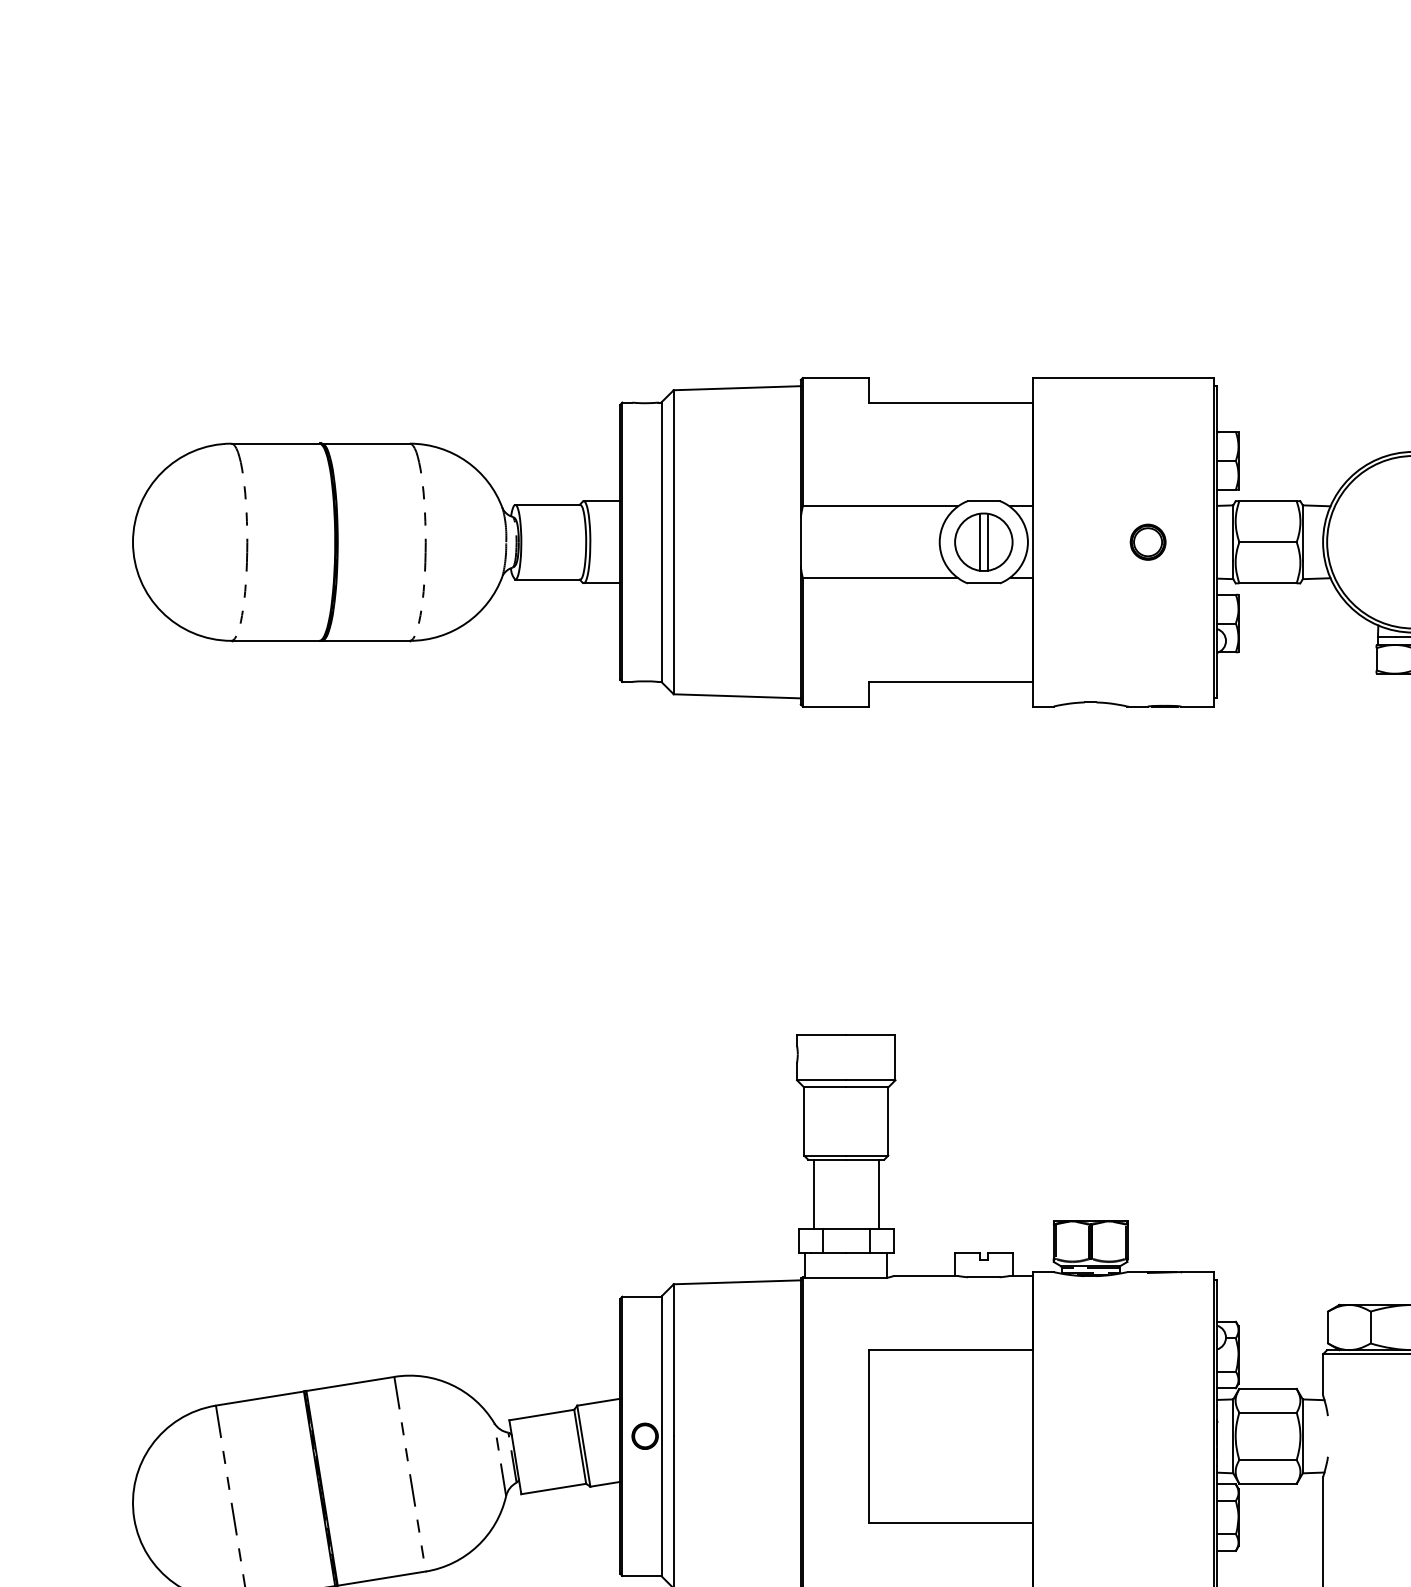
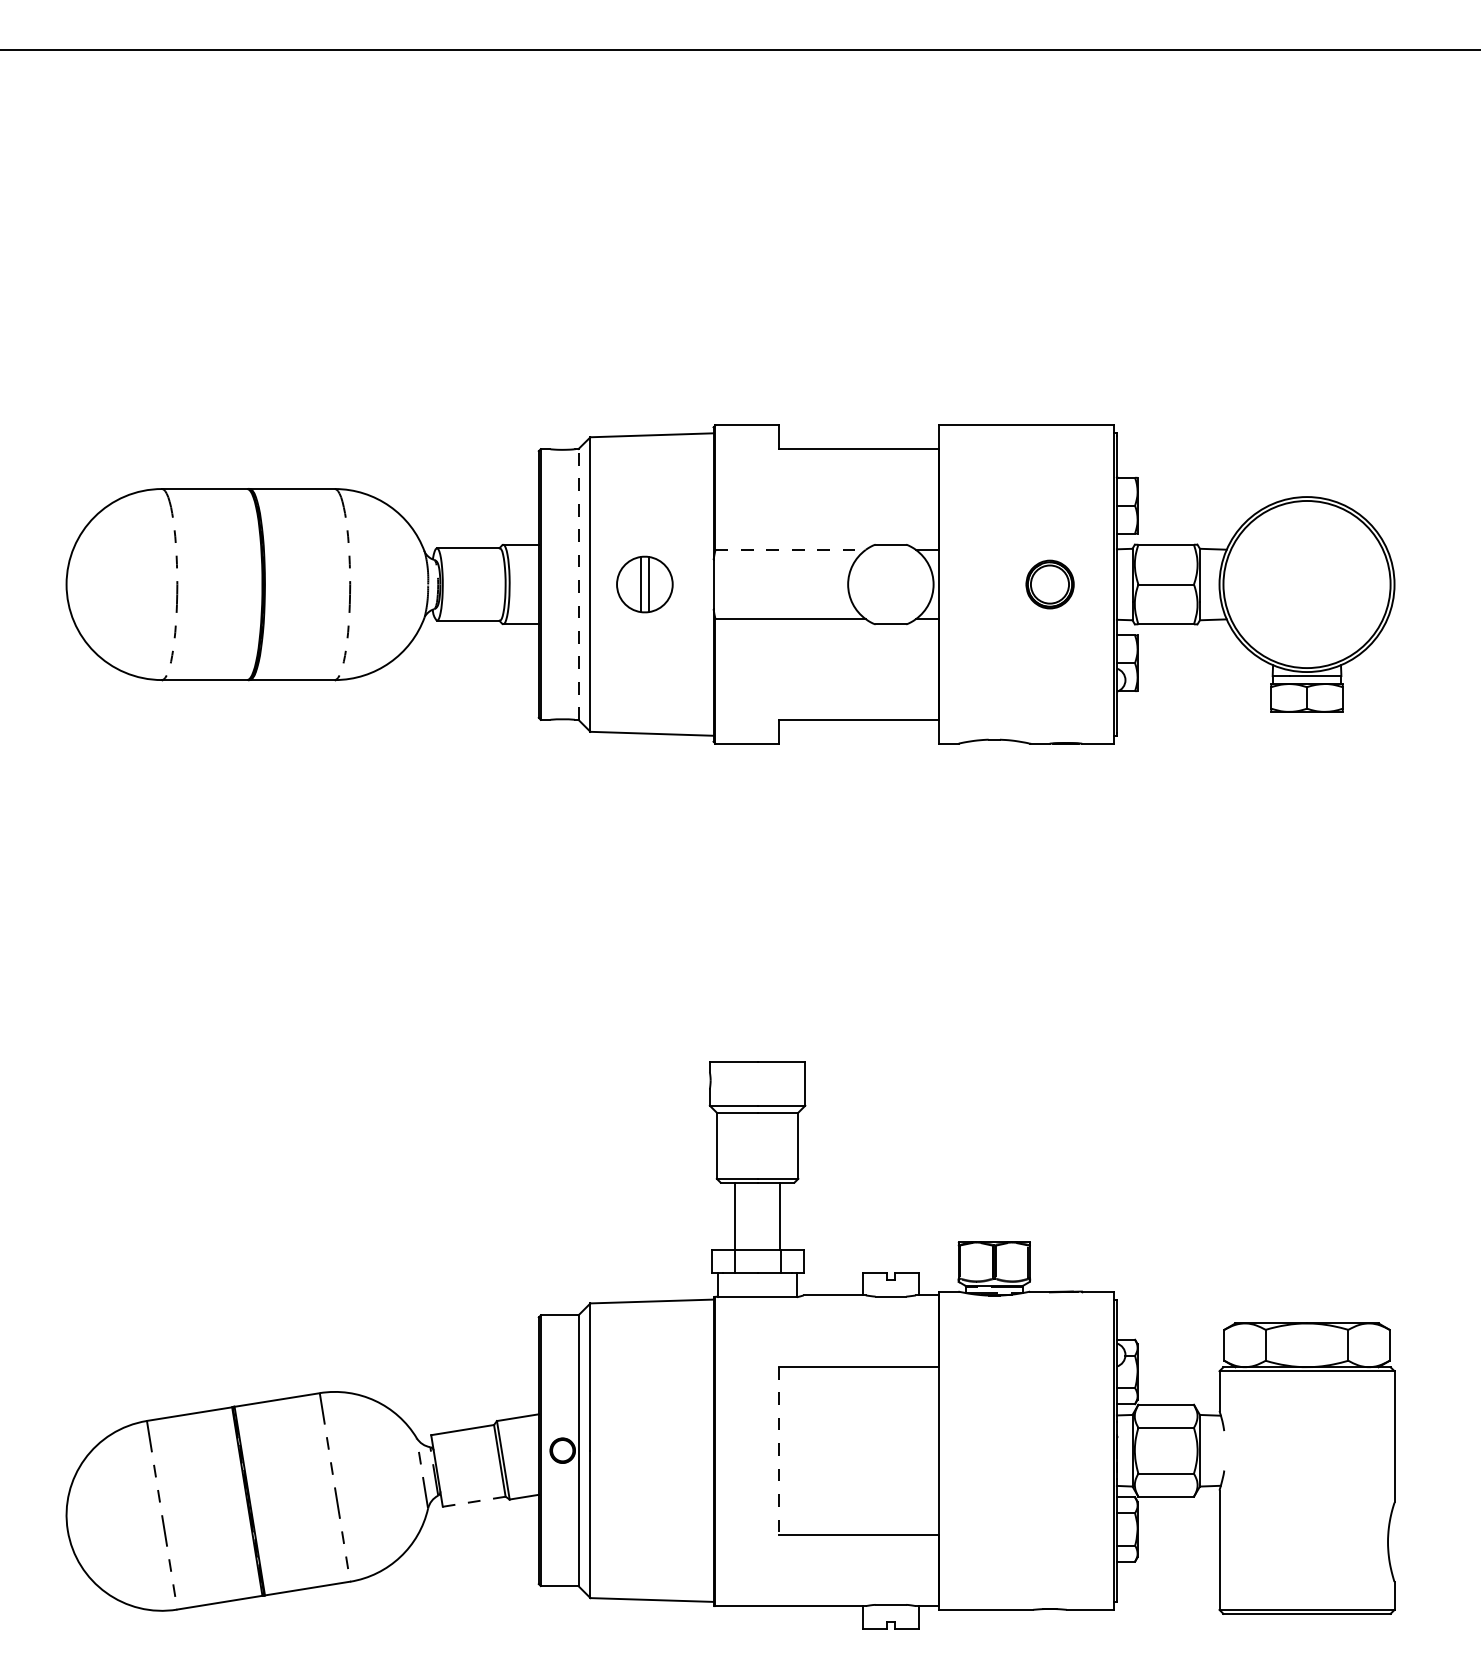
line: (881, 506) -> (791, 549), solid -> dashed
line: (661, 542) -> (578, 584), solid -> dashed
part: (983, 542) -> (644, 584), moved
part: (1147, 542) -> (1049, 584), size x1.4
line: (814, 1193) -> (780, 1215), moved
line: (879, 1193) -> (735, 1215), moved
line: (868, 1436) -> (779, 1450), solid -> dashed
line: (554, 1488) -> (474, 1501), solid -> dashed

